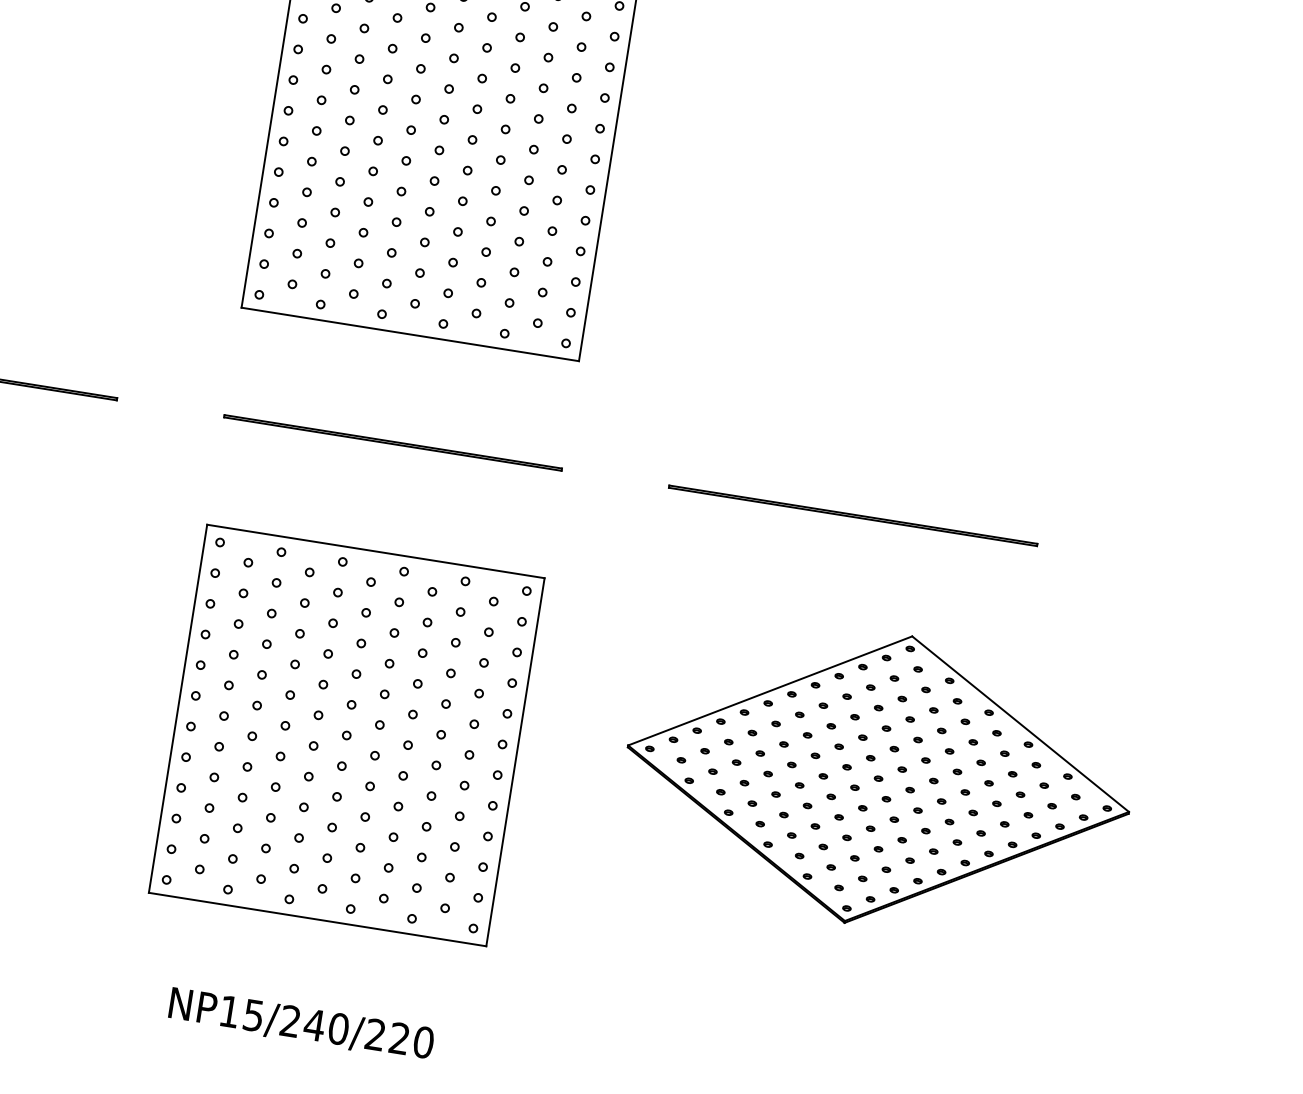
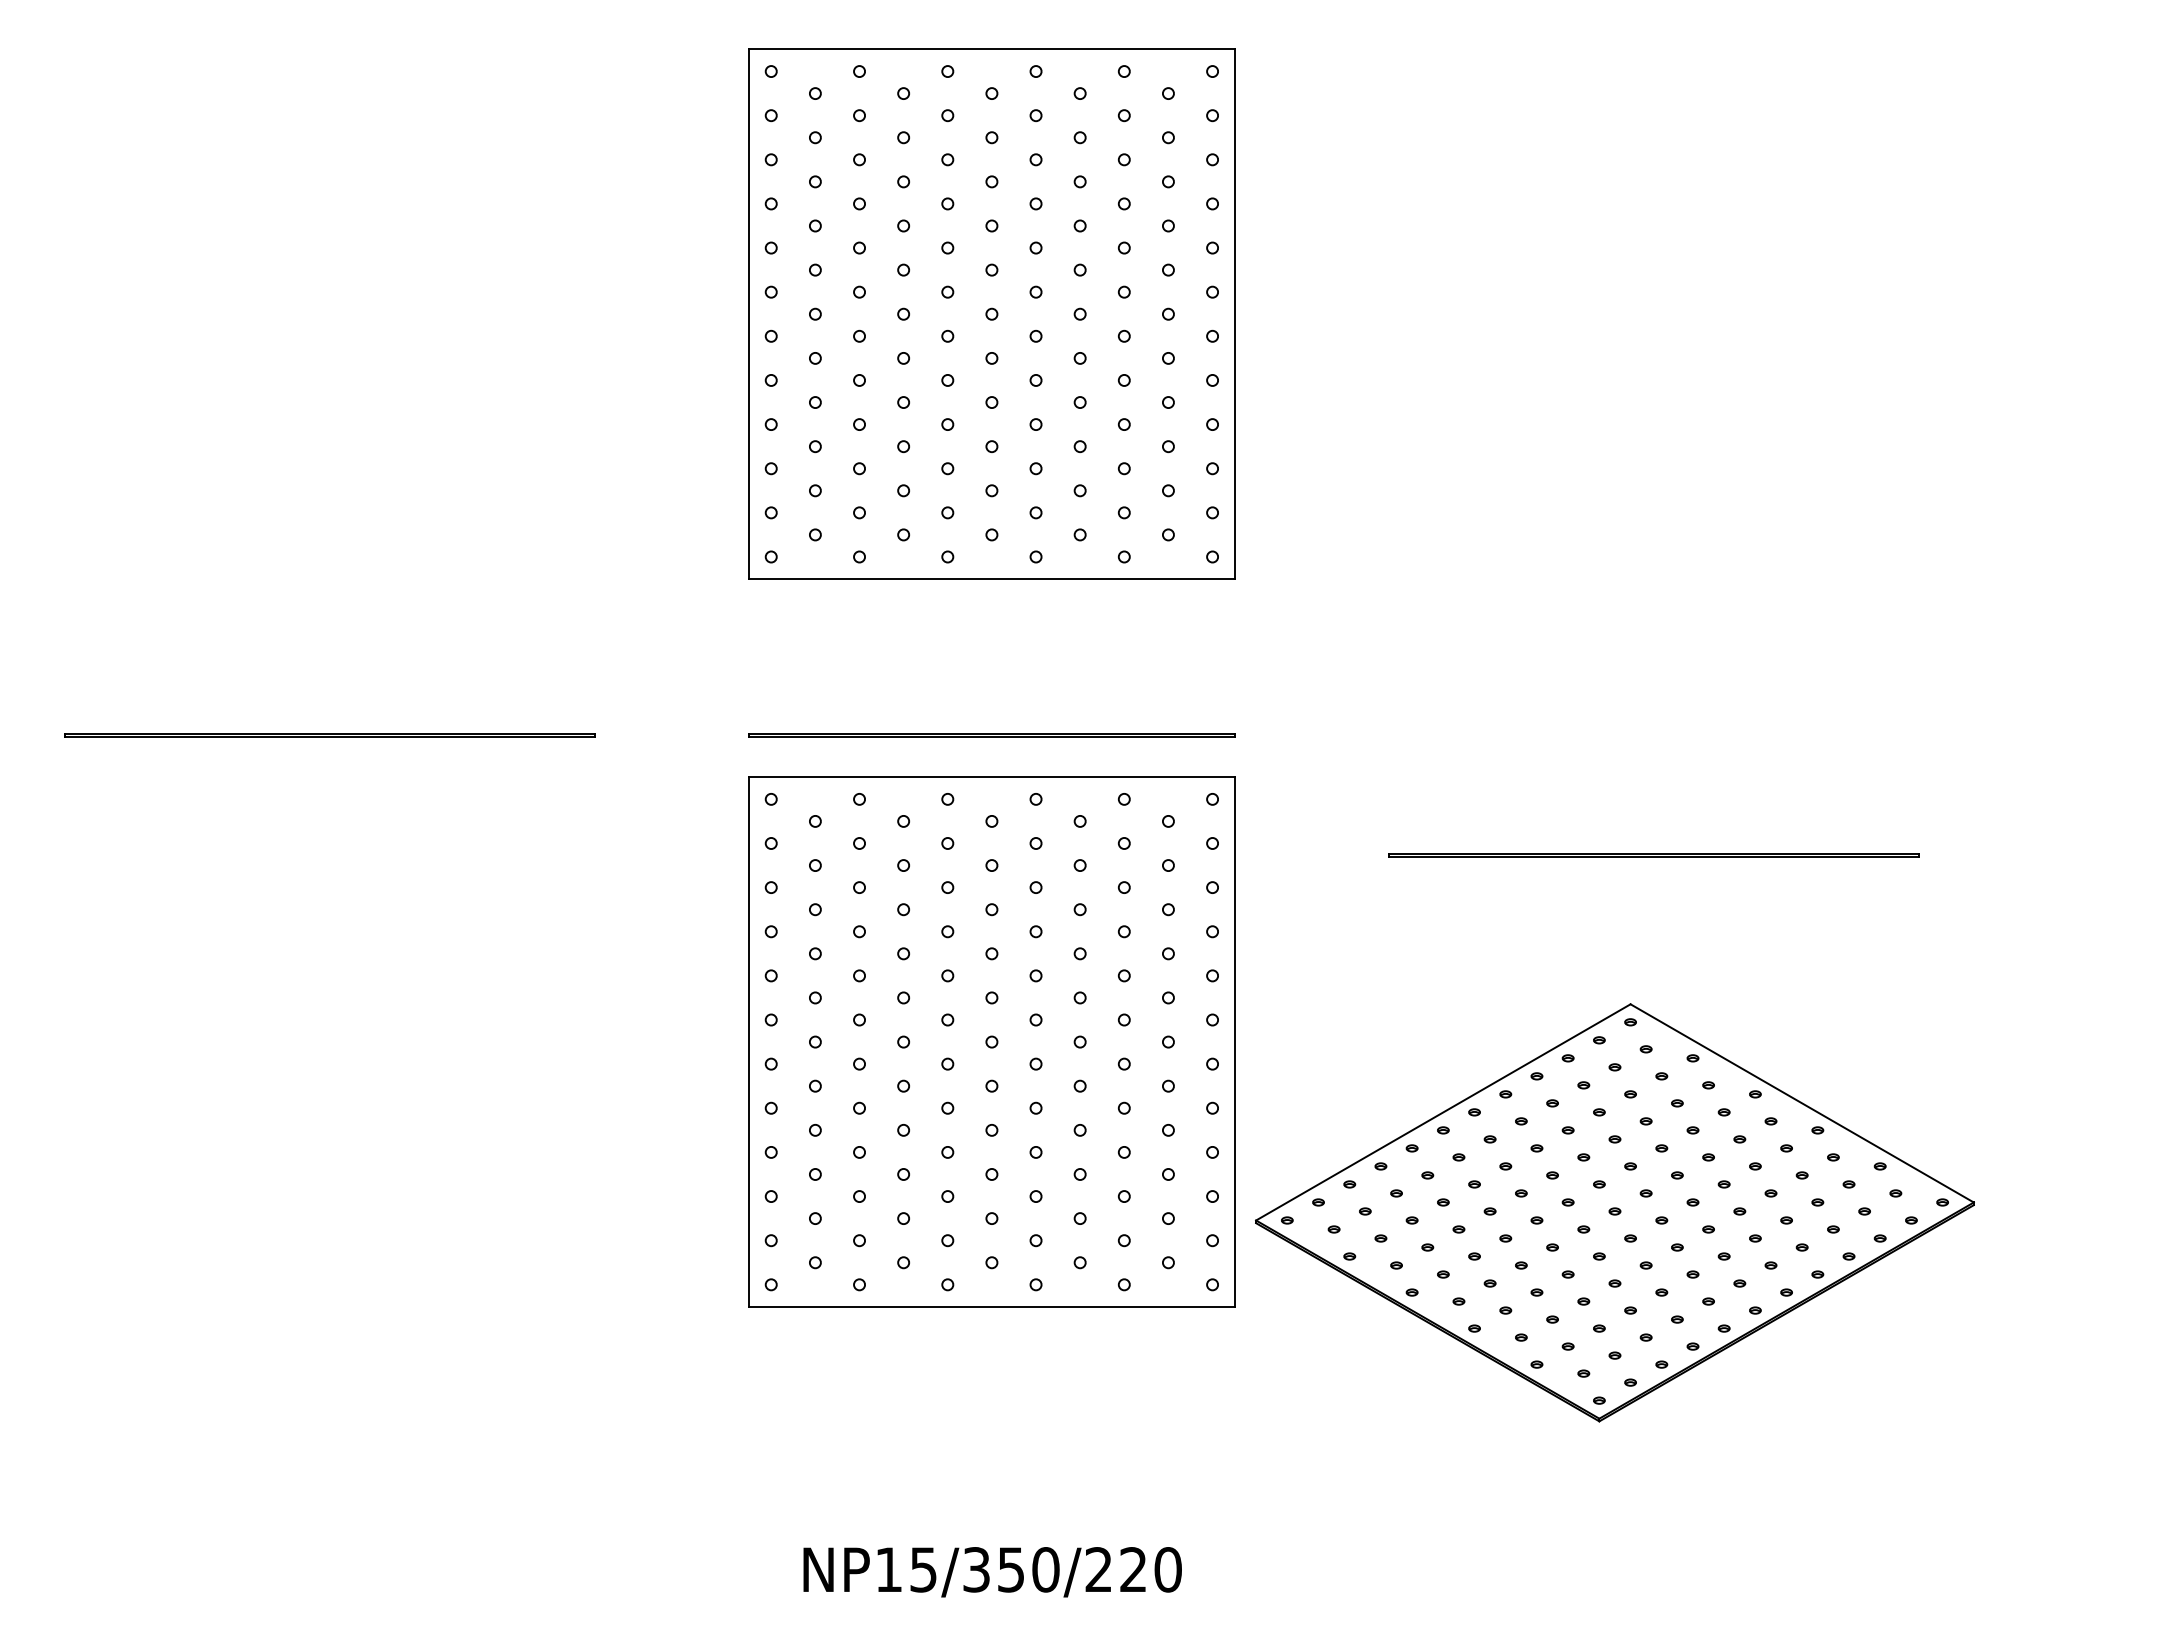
line: (852, 515) -> (1653, 854), moved
part: (346, 735) -> (991, 1041), moved
part: (878, 779) -> (1614, 1212), moved
text: (303, 1023) -> (994, 1569), NP15/240/220 -> NP15/350/220

